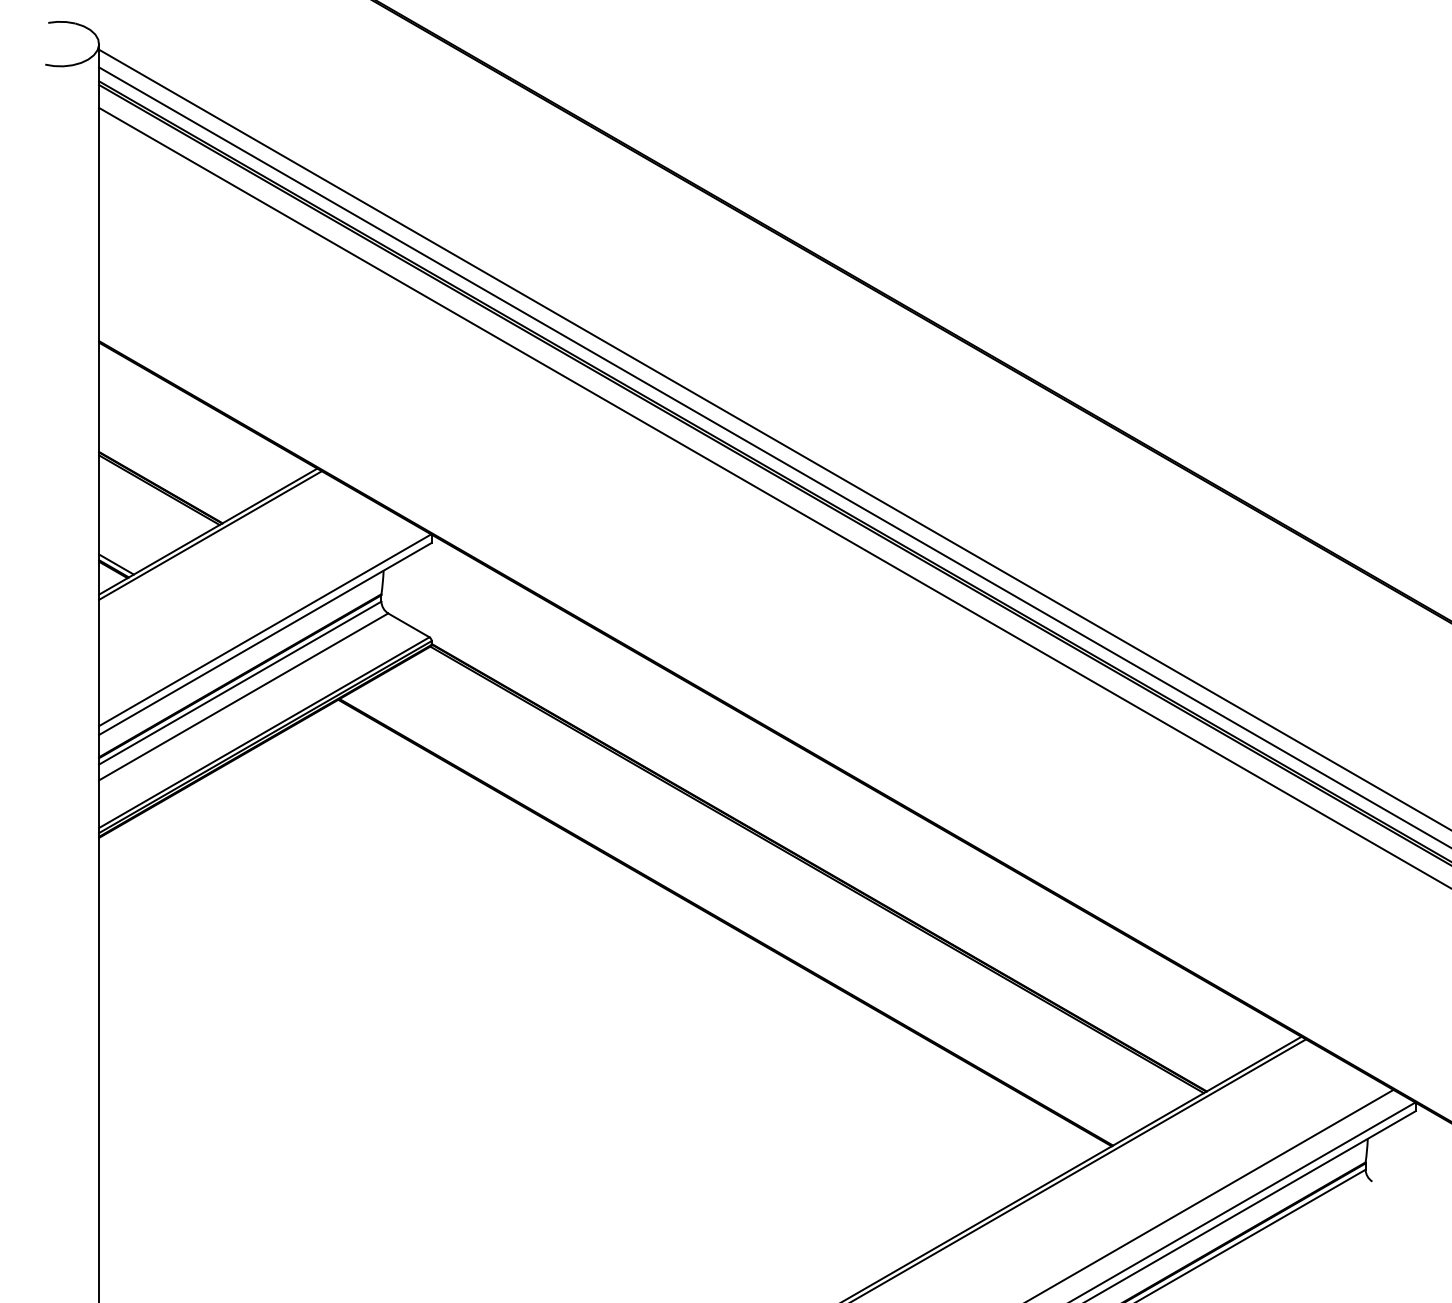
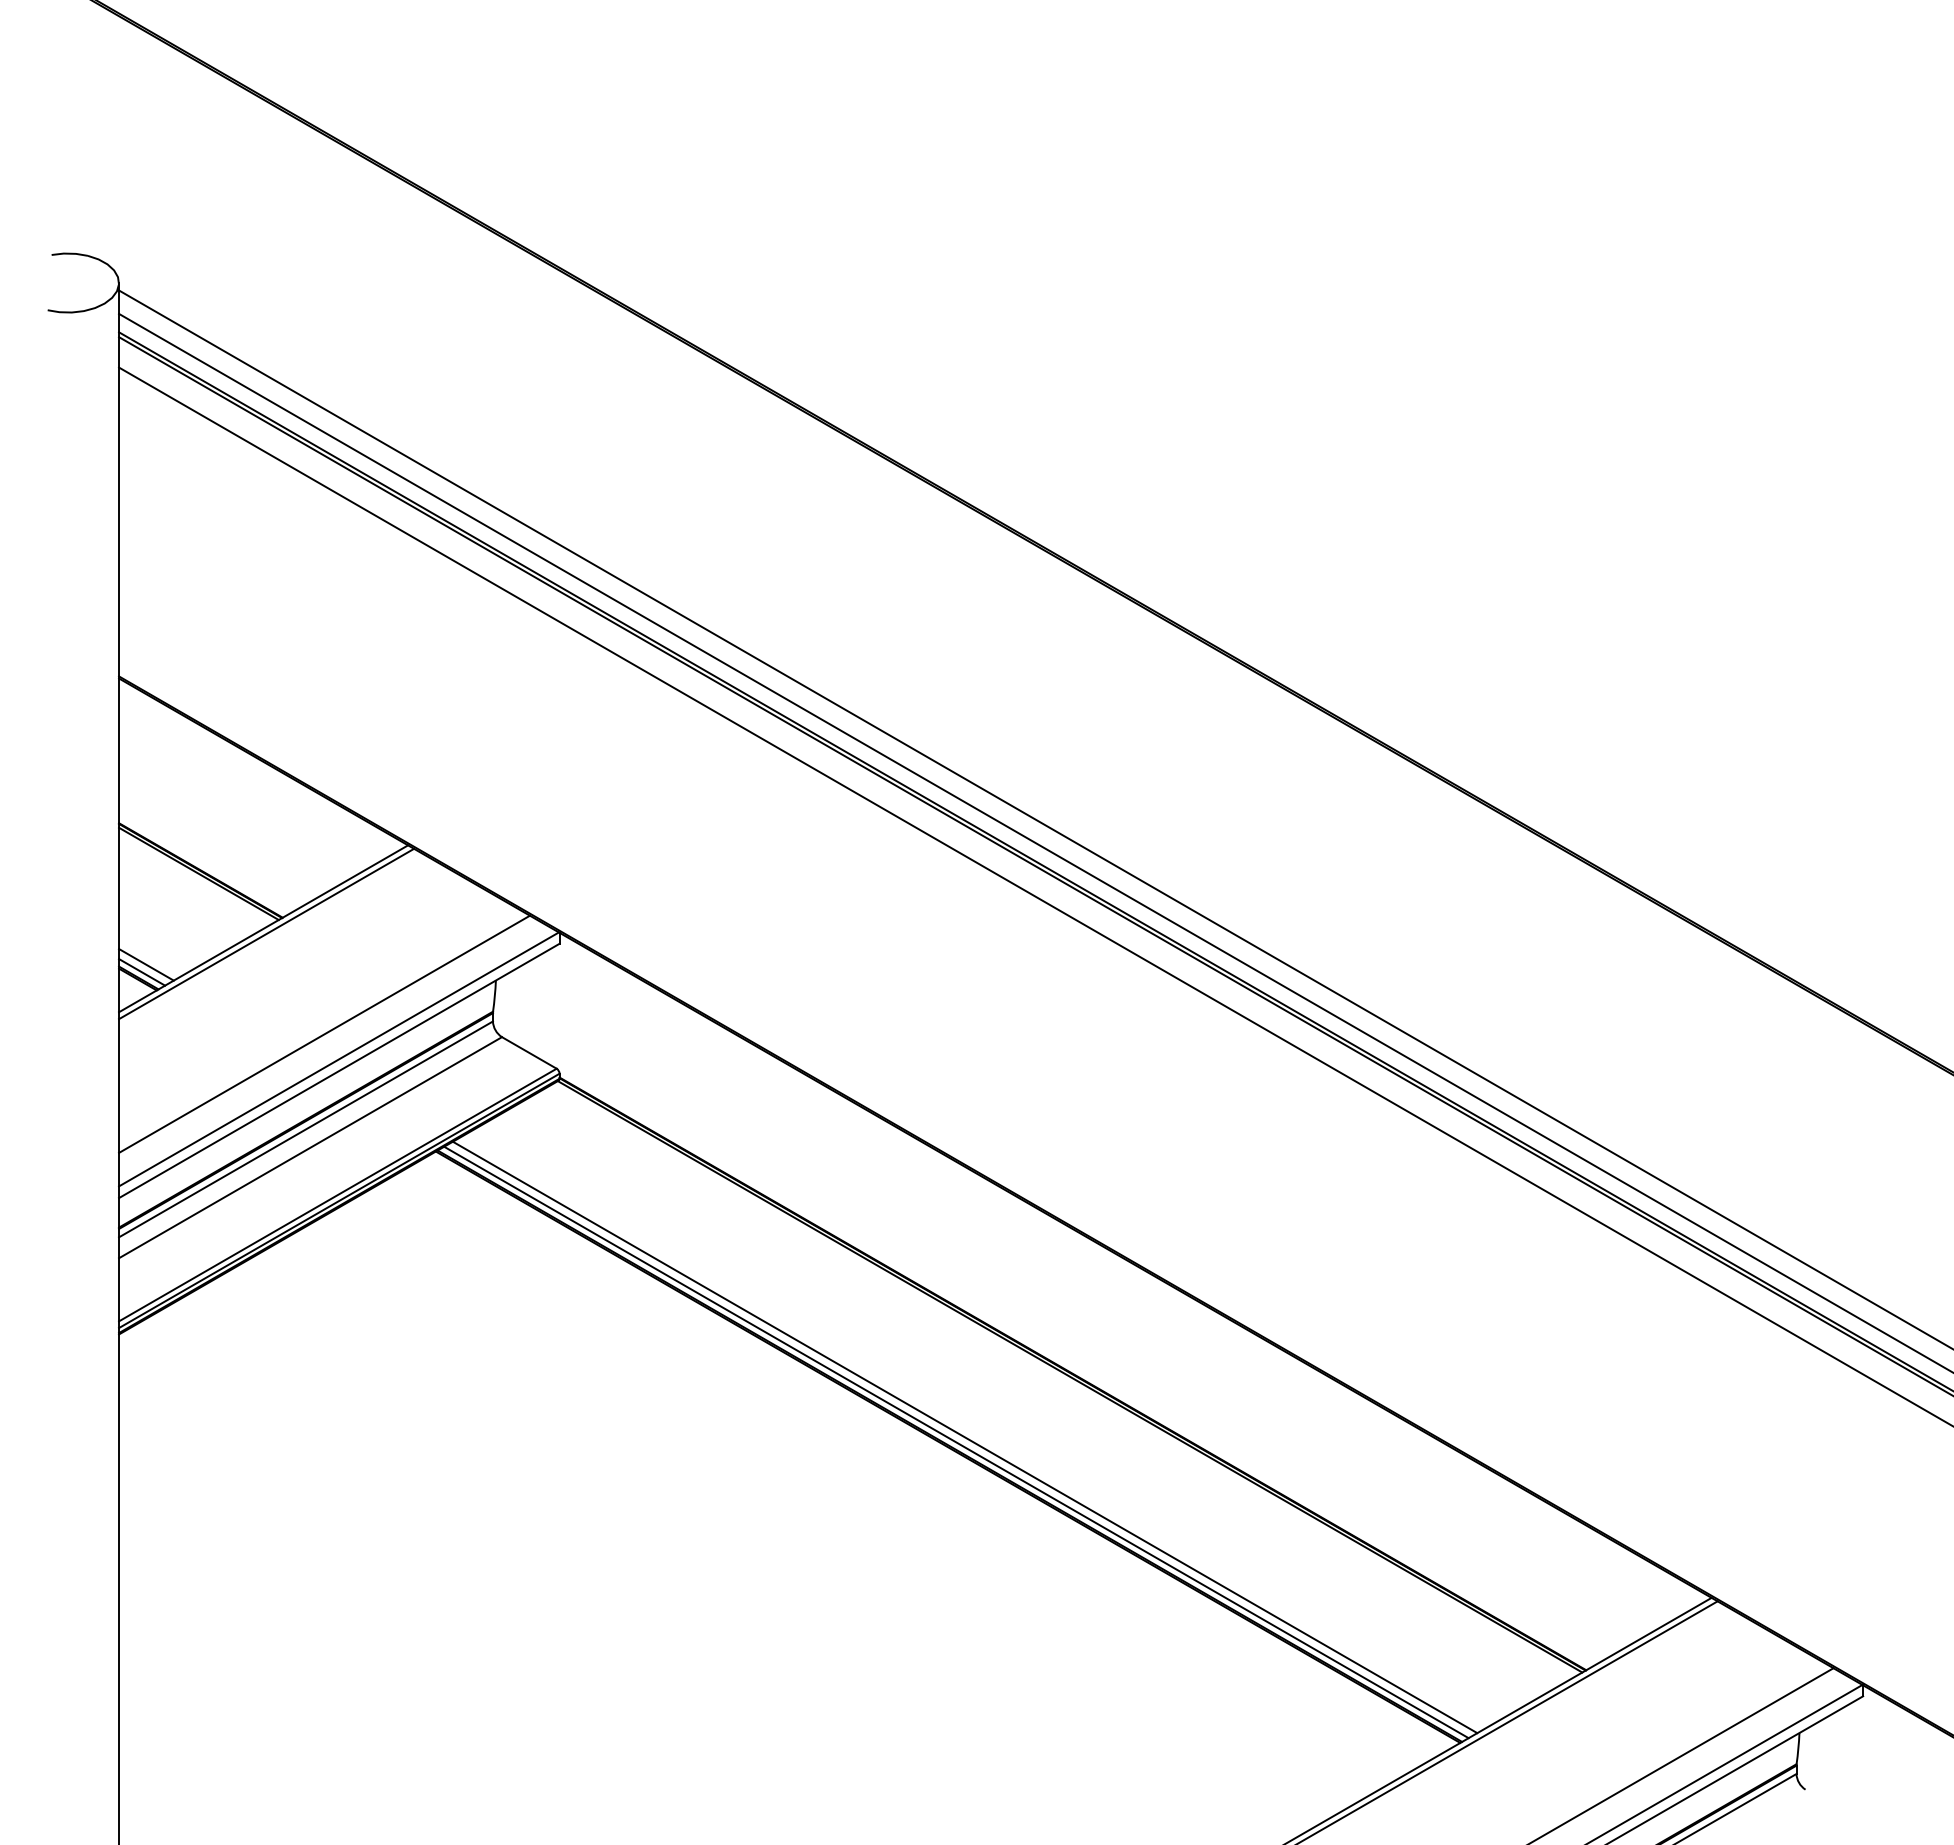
line: (119, 558) -> (146, 964), added
line: (254, 610) -> (324, 1033), added
line: (737, 915) -> (964, 1437), added
line: (731, 919) -> (956, 1442), added

